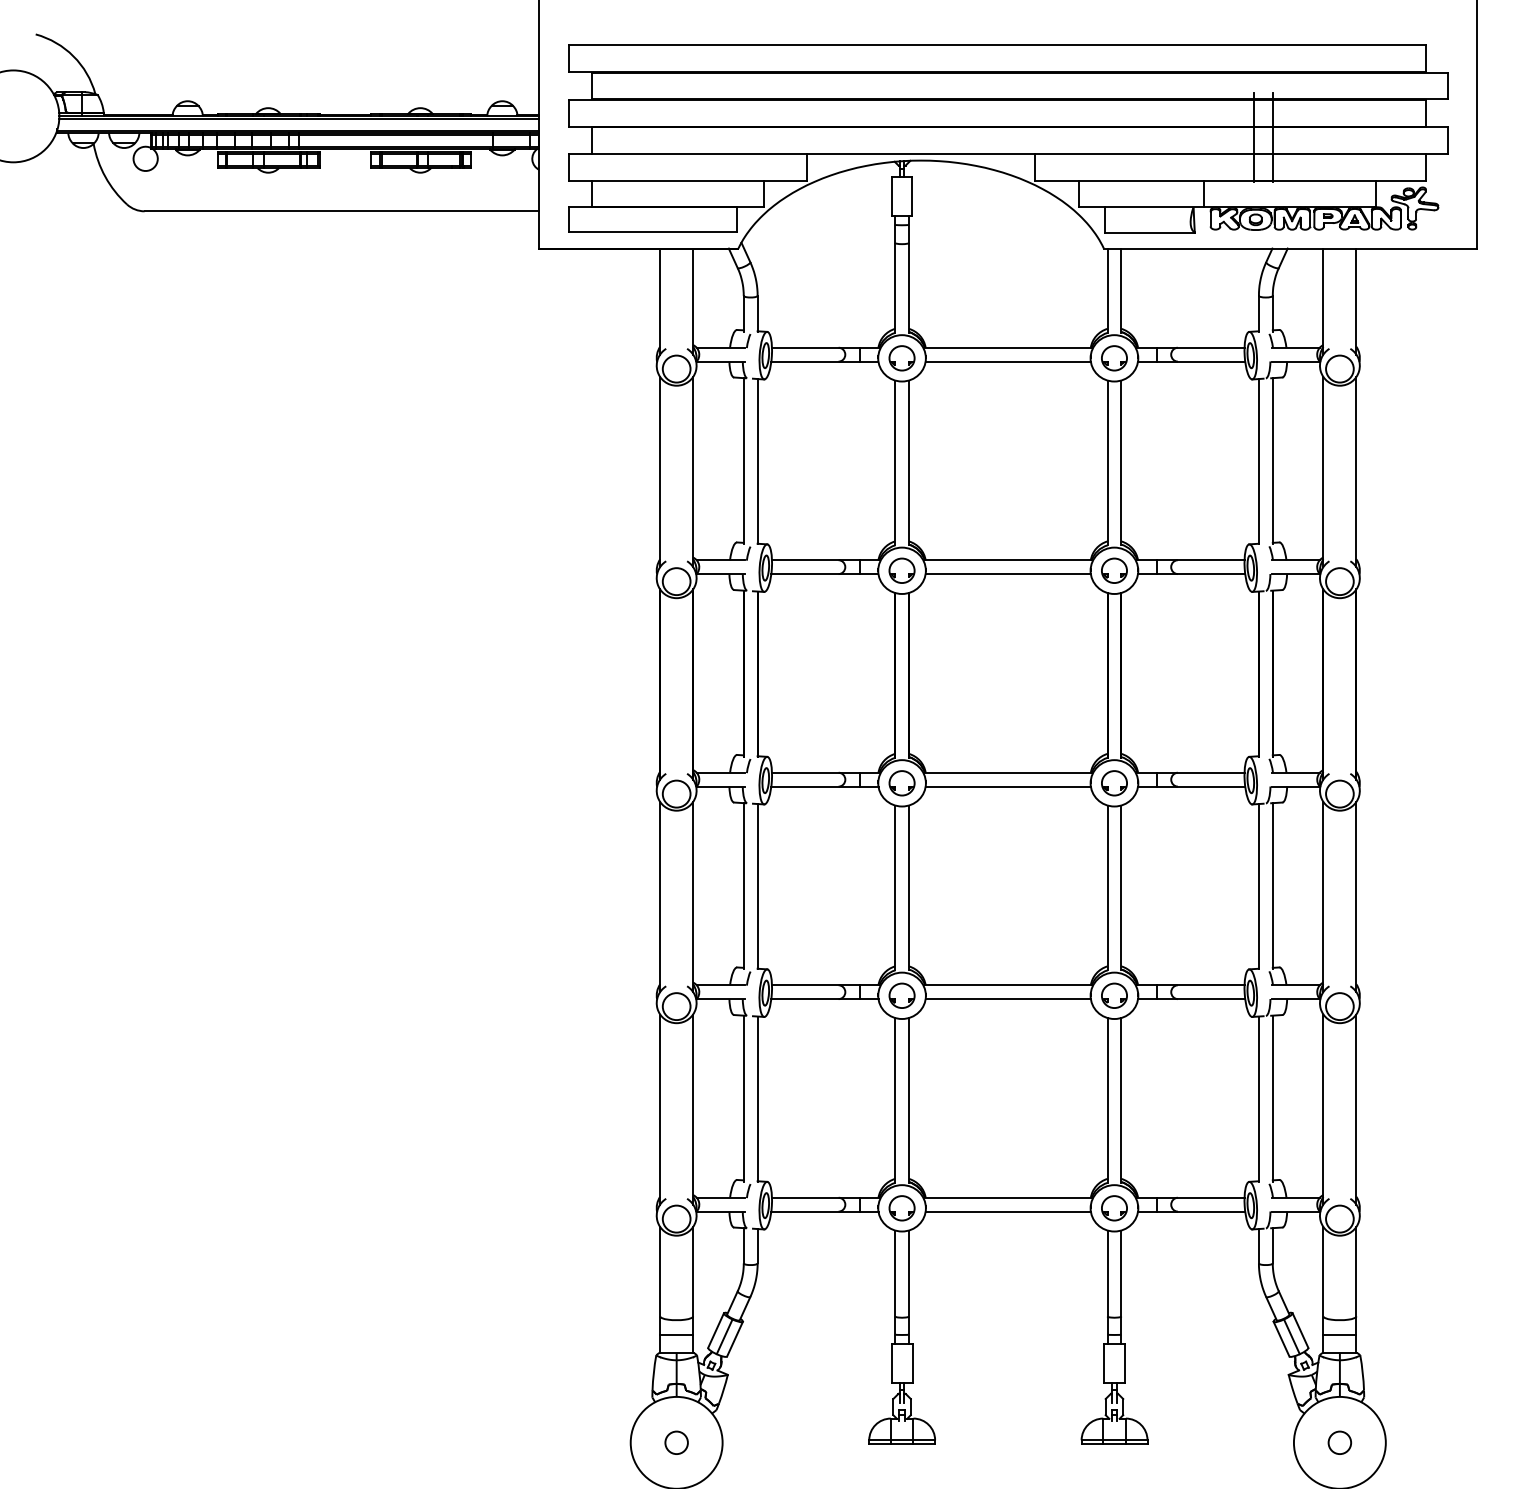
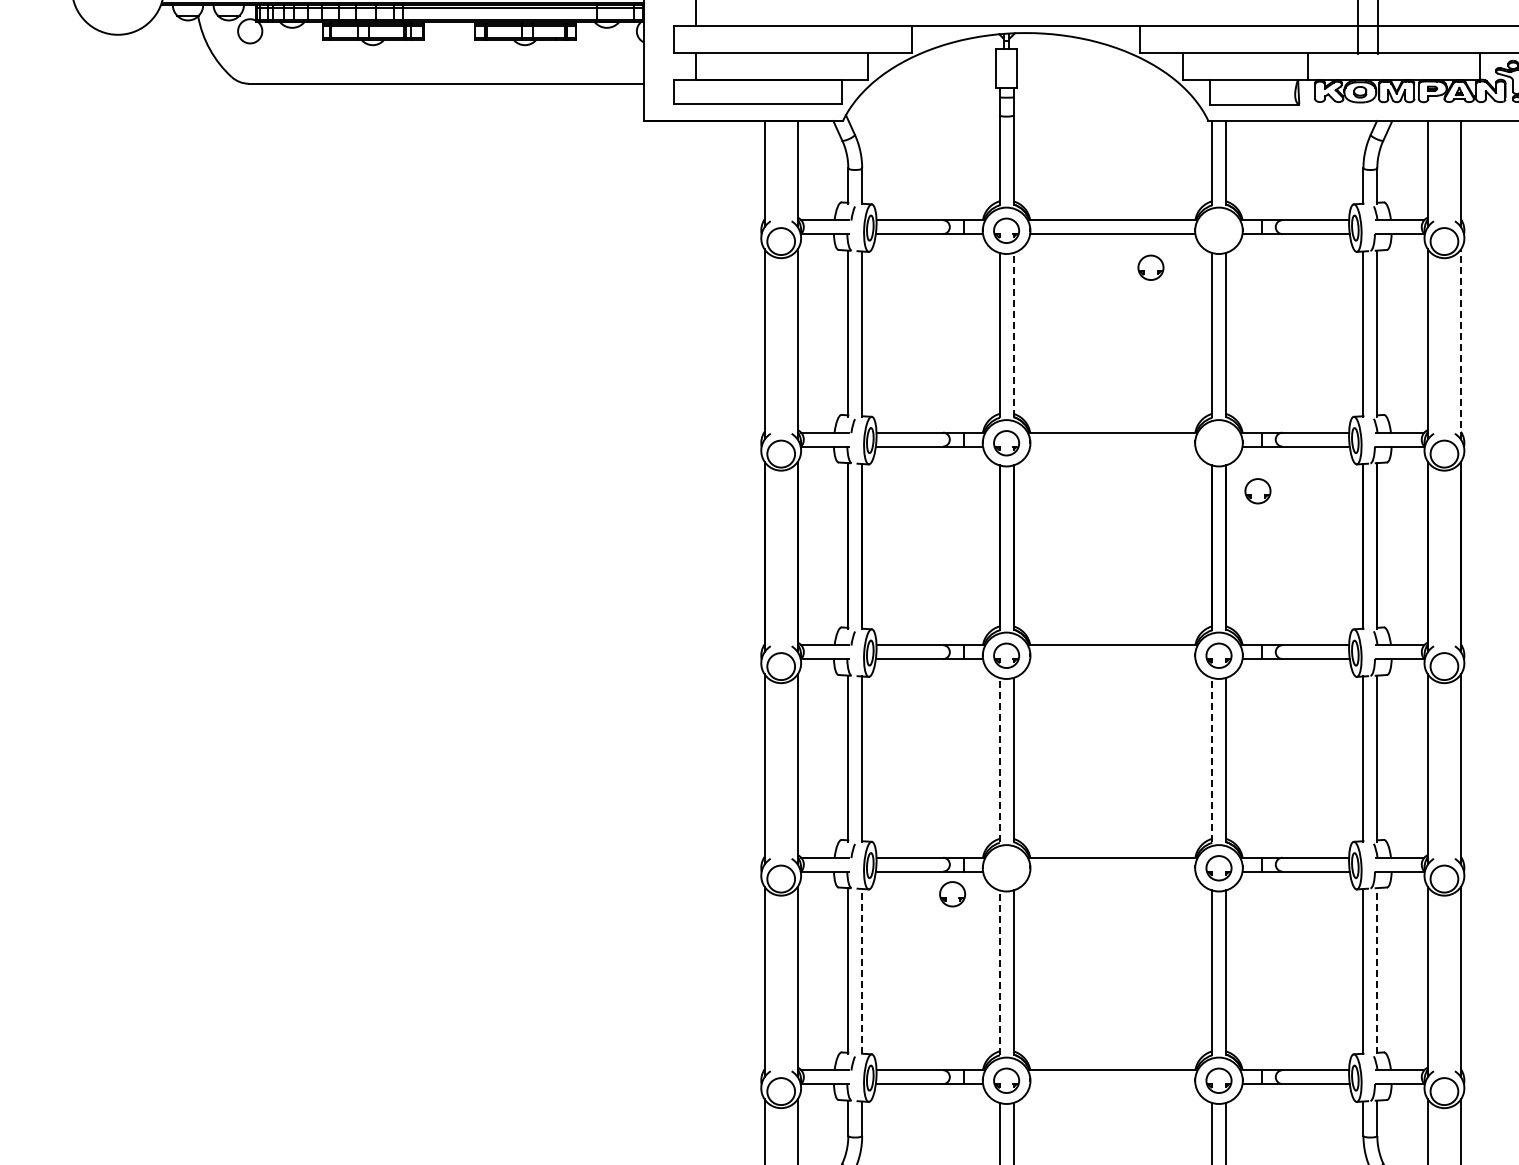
part: (1114, 358) -> (1151, 267), moved
line: (908, 462) -> (1013, 334), solid -> dashed
line: (1356, 471) -> (1461, 343), solid -> dashed
part: (1114, 570) -> (1258, 490), moved
line: (1007, 574) -> (1112, 446), removed
line: (1007, 786) -> (1112, 658), removed
line: (895, 887) -> (1000, 759), solid -> dashed
line: (1107, 887) -> (1212, 759), solid -> dashed
part: (901, 995) -> (952, 893), moved
line: (1007, 999) -> (1112, 871), removed
line: (1272, 1098) -> (1377, 970), solid -> dashed
line: (757, 1099) -> (862, 971), solid -> dashed
line: (895, 1099) -> (1000, 971), solid -> dashed
line: (1007, 1211) -> (1112, 1083), removed

